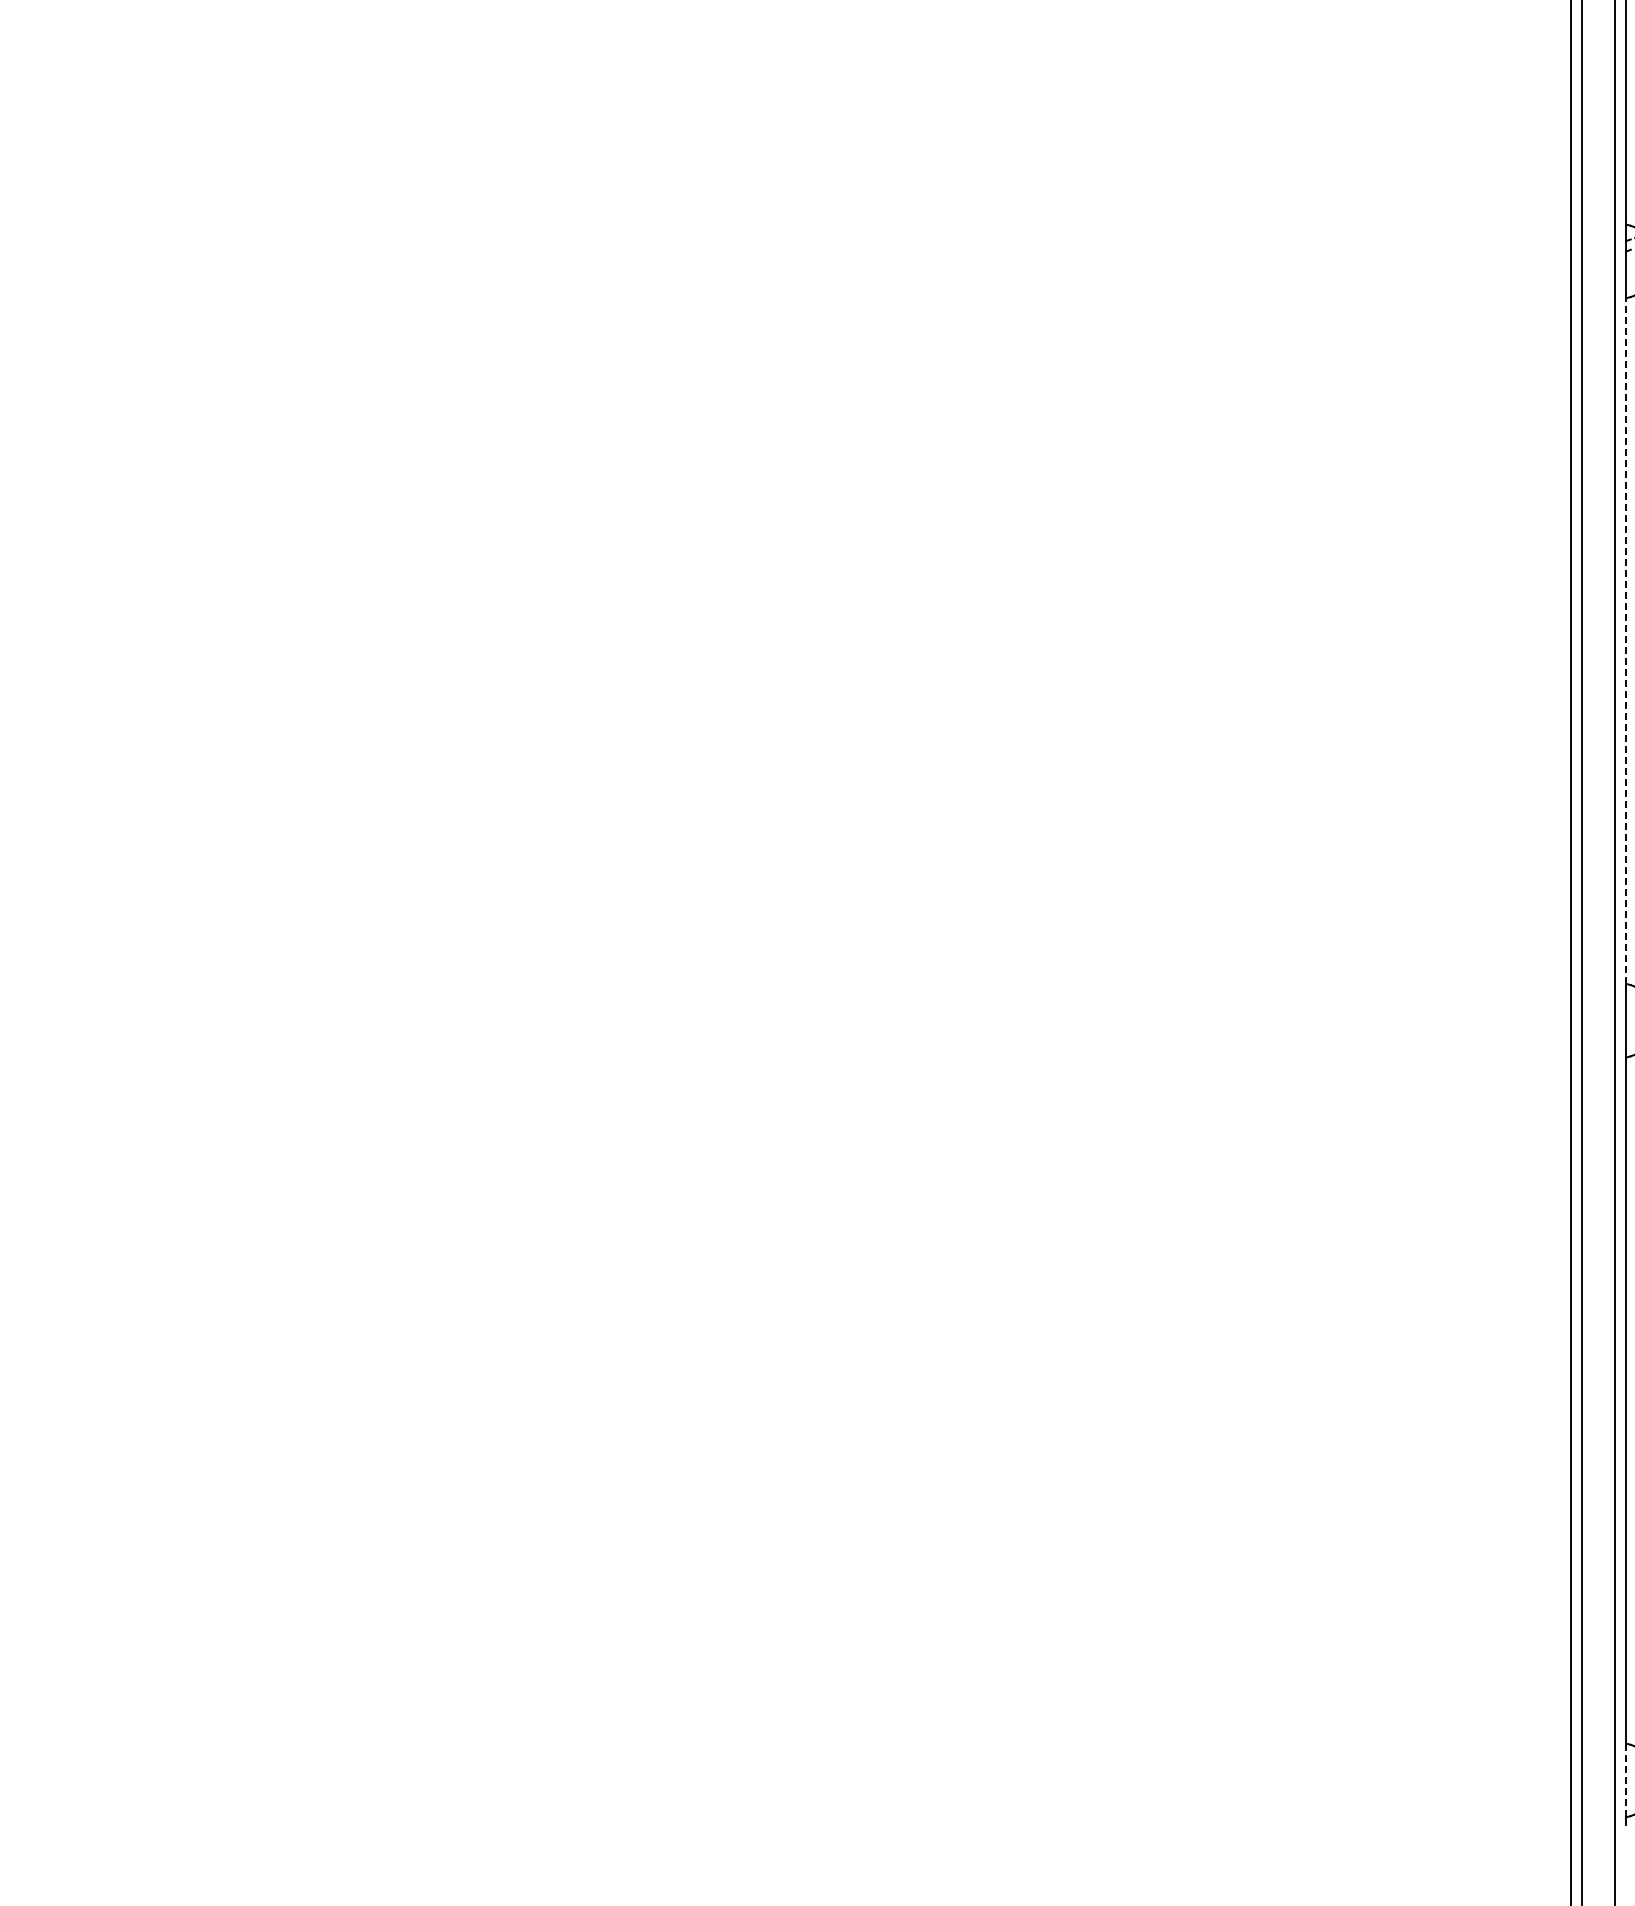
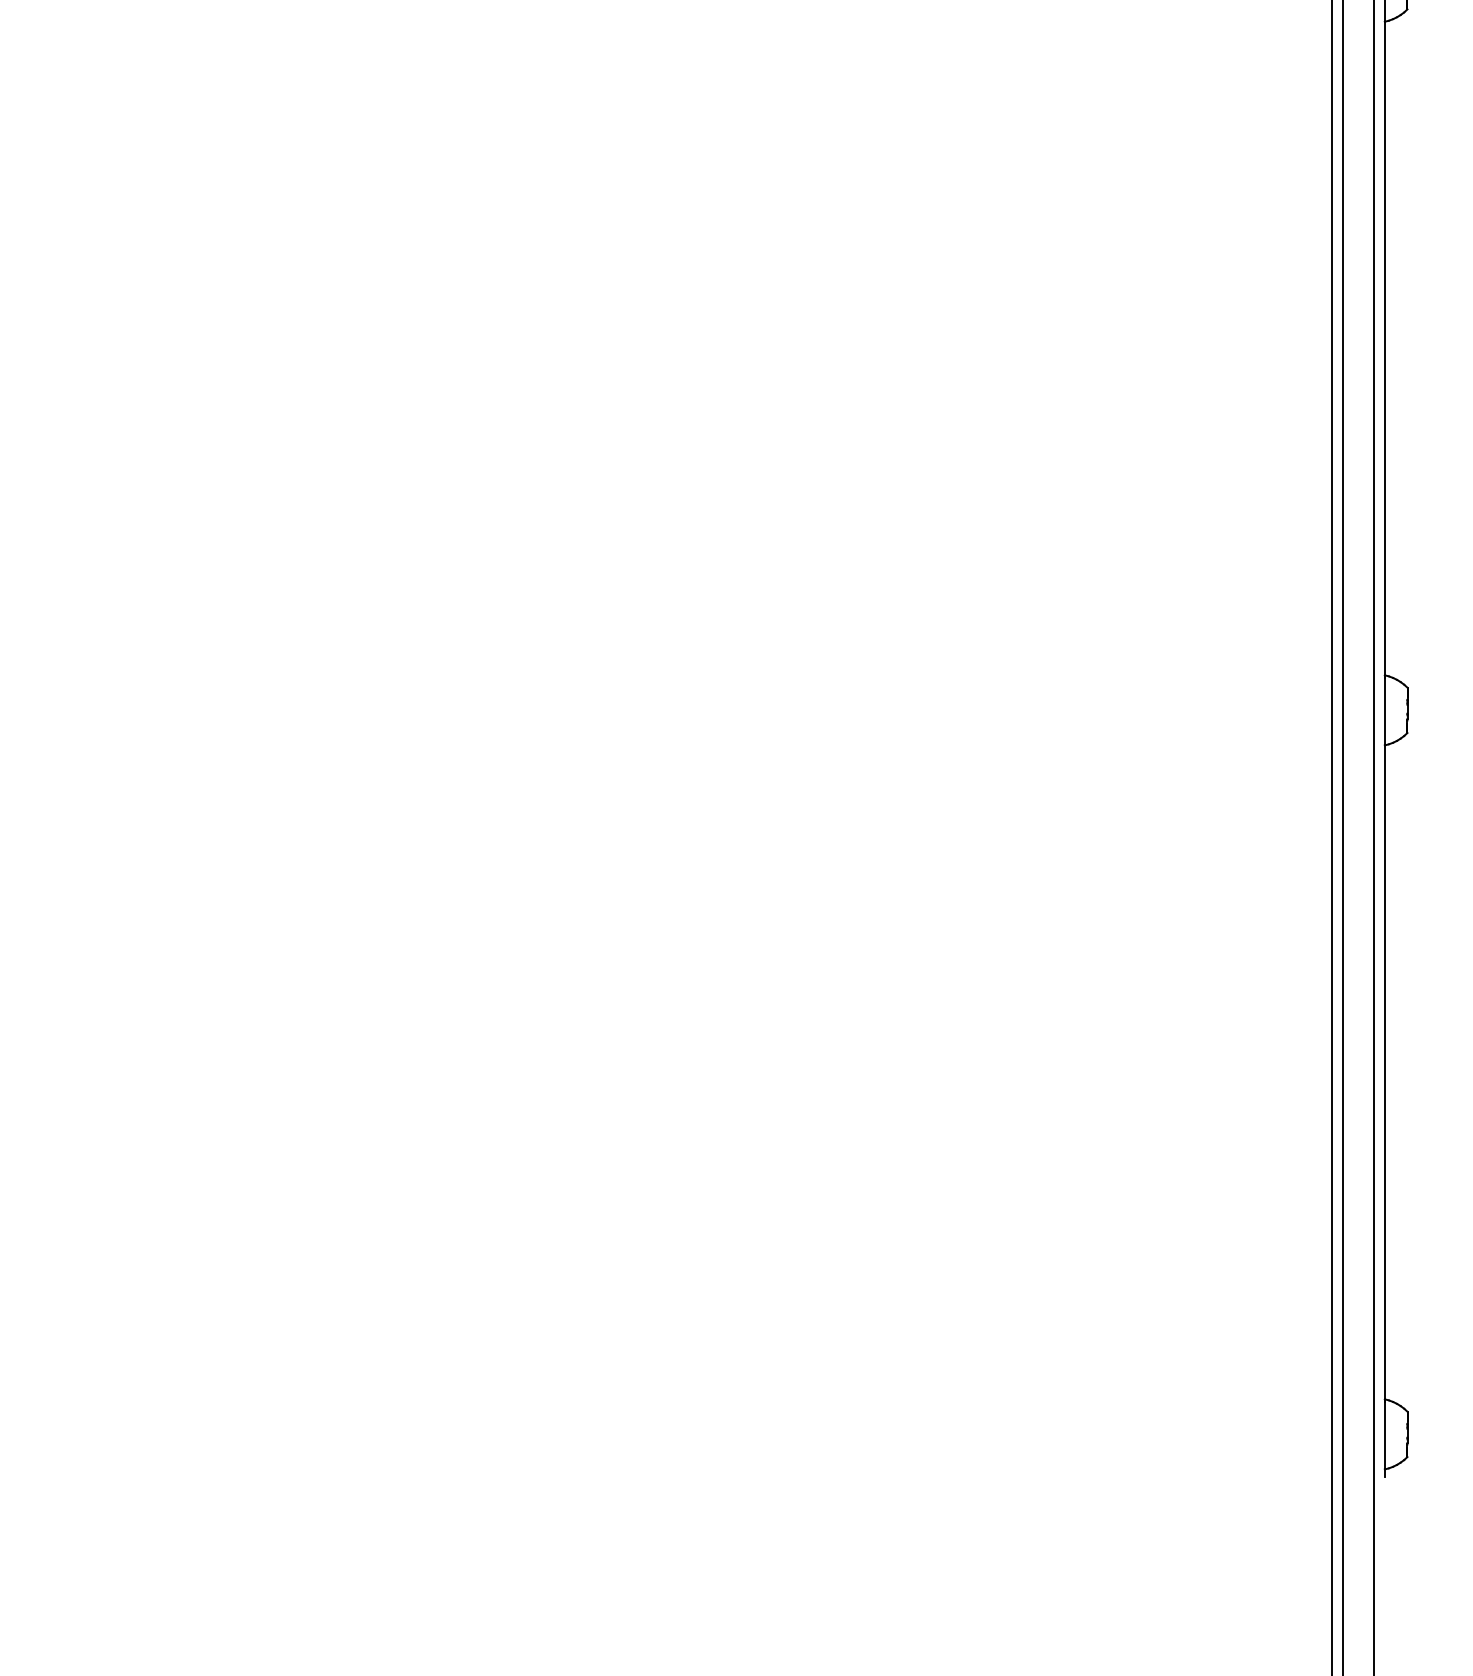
line: (1626, 641) -> (1384, 348), dashed -> solid
line: (1626, 1781) -> (1384, 1435), dashed -> solid

